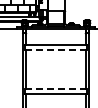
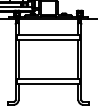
line: (56, 49) -> (49, 39), dashed -> solid
line: (56, 89) -> (49, 79), dashed -> solid

